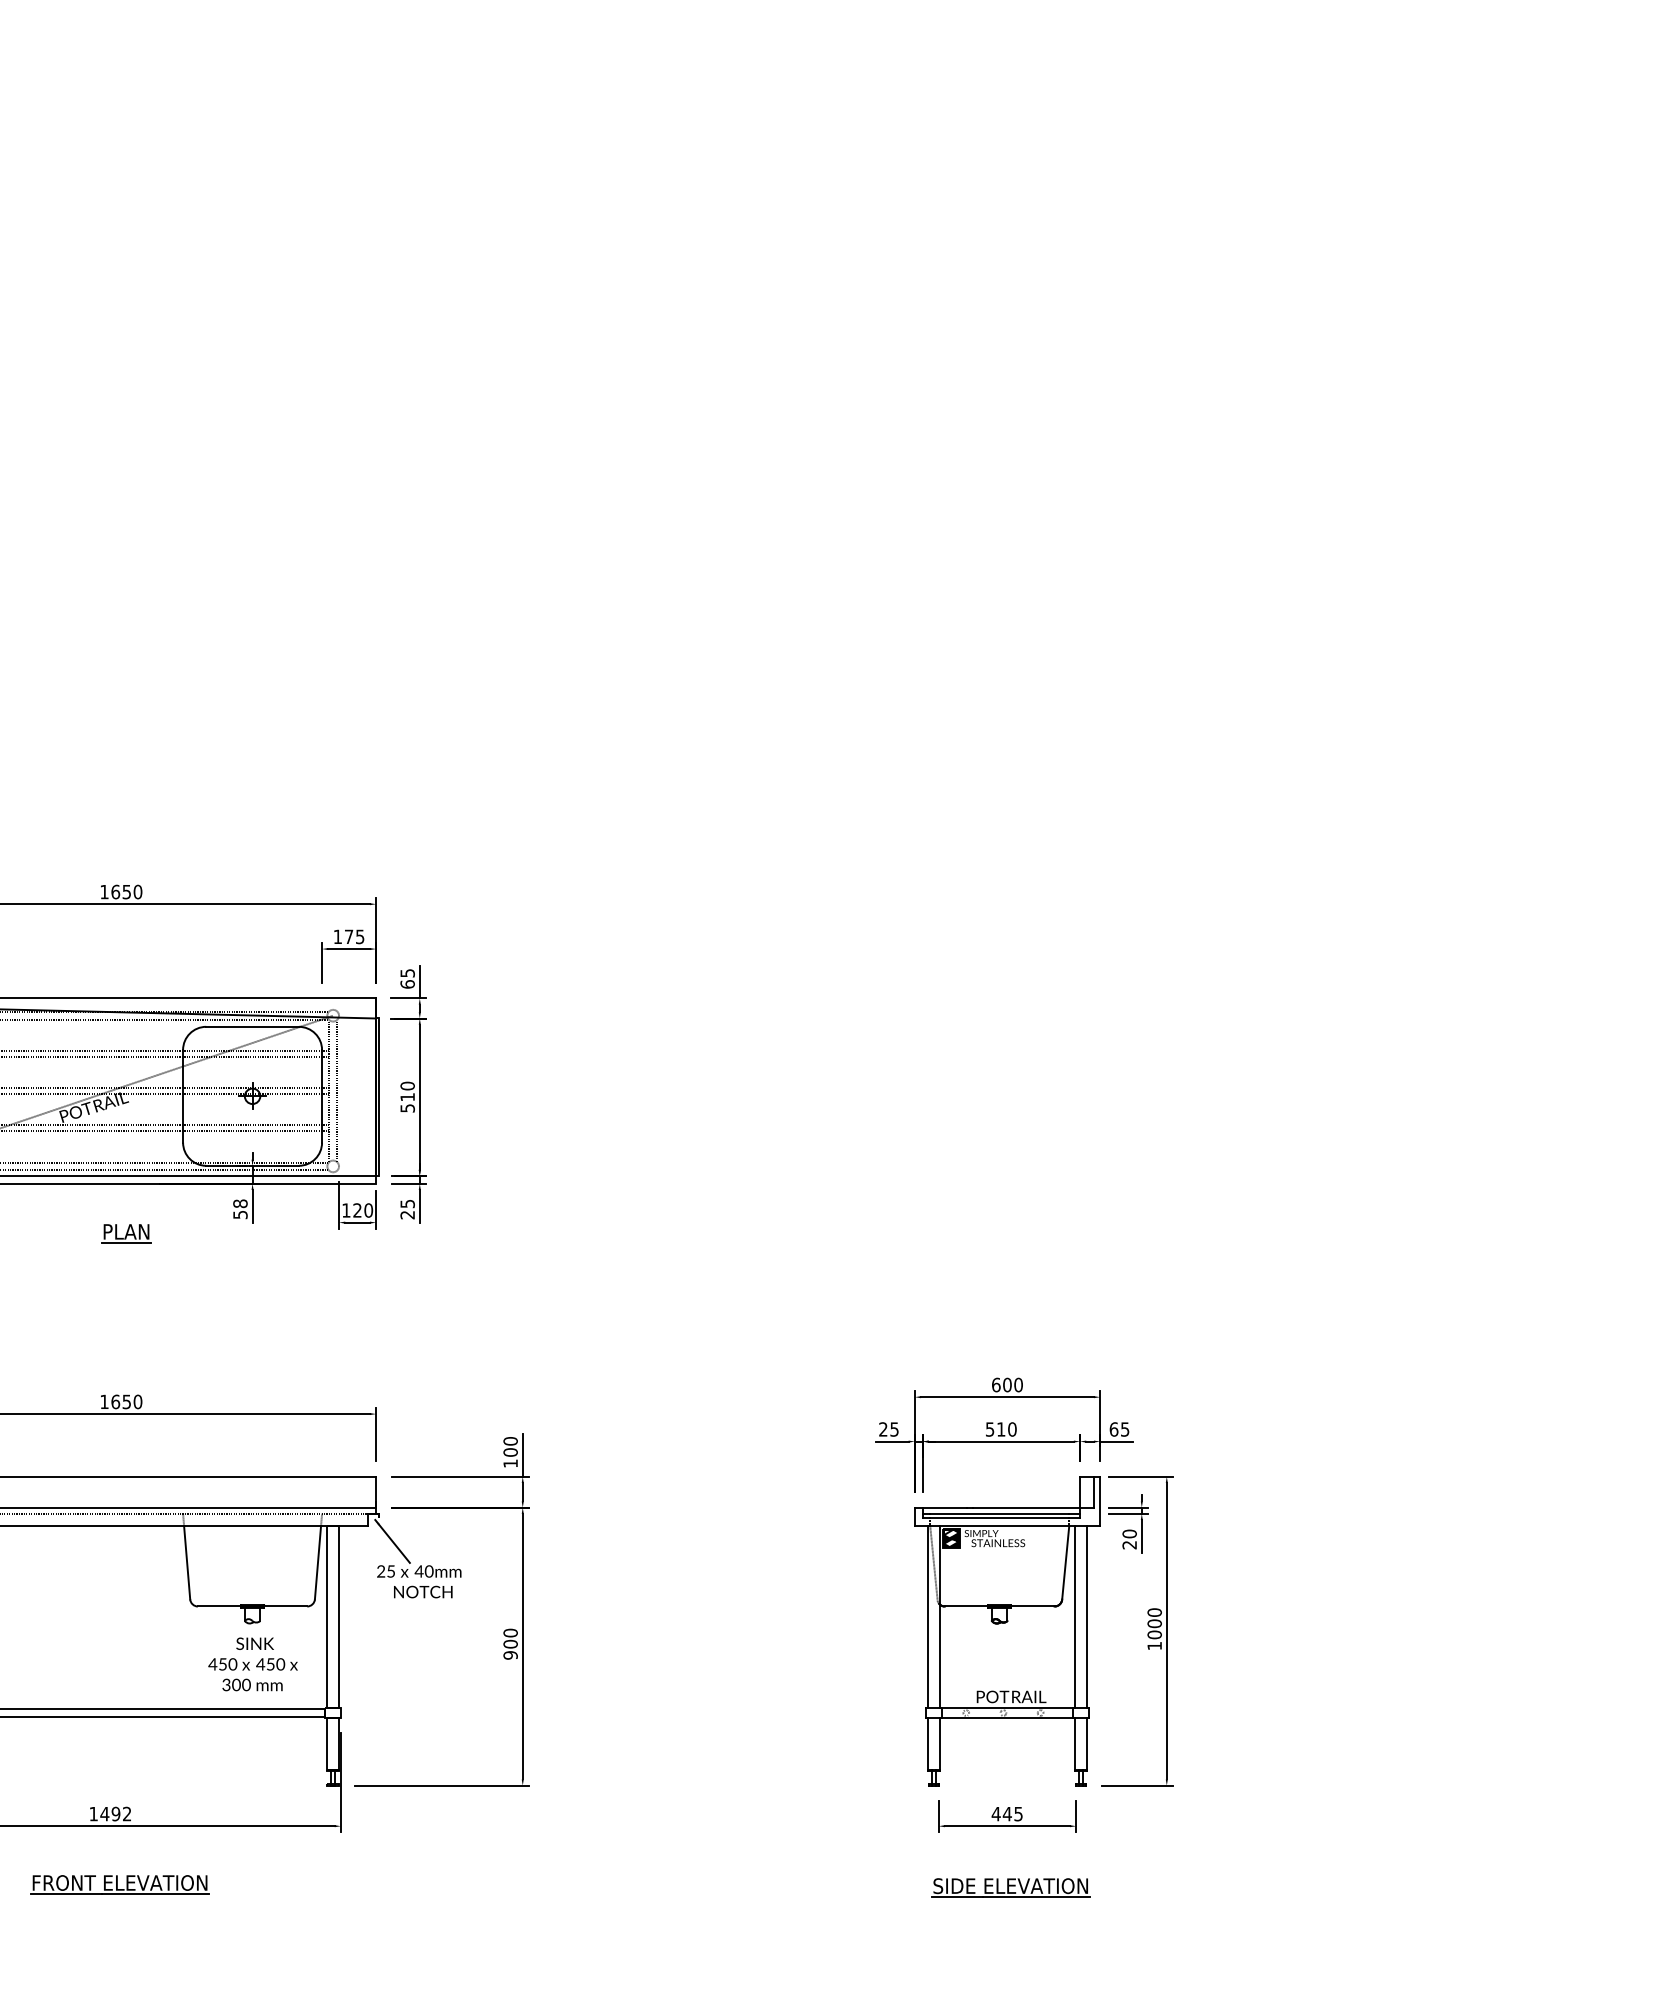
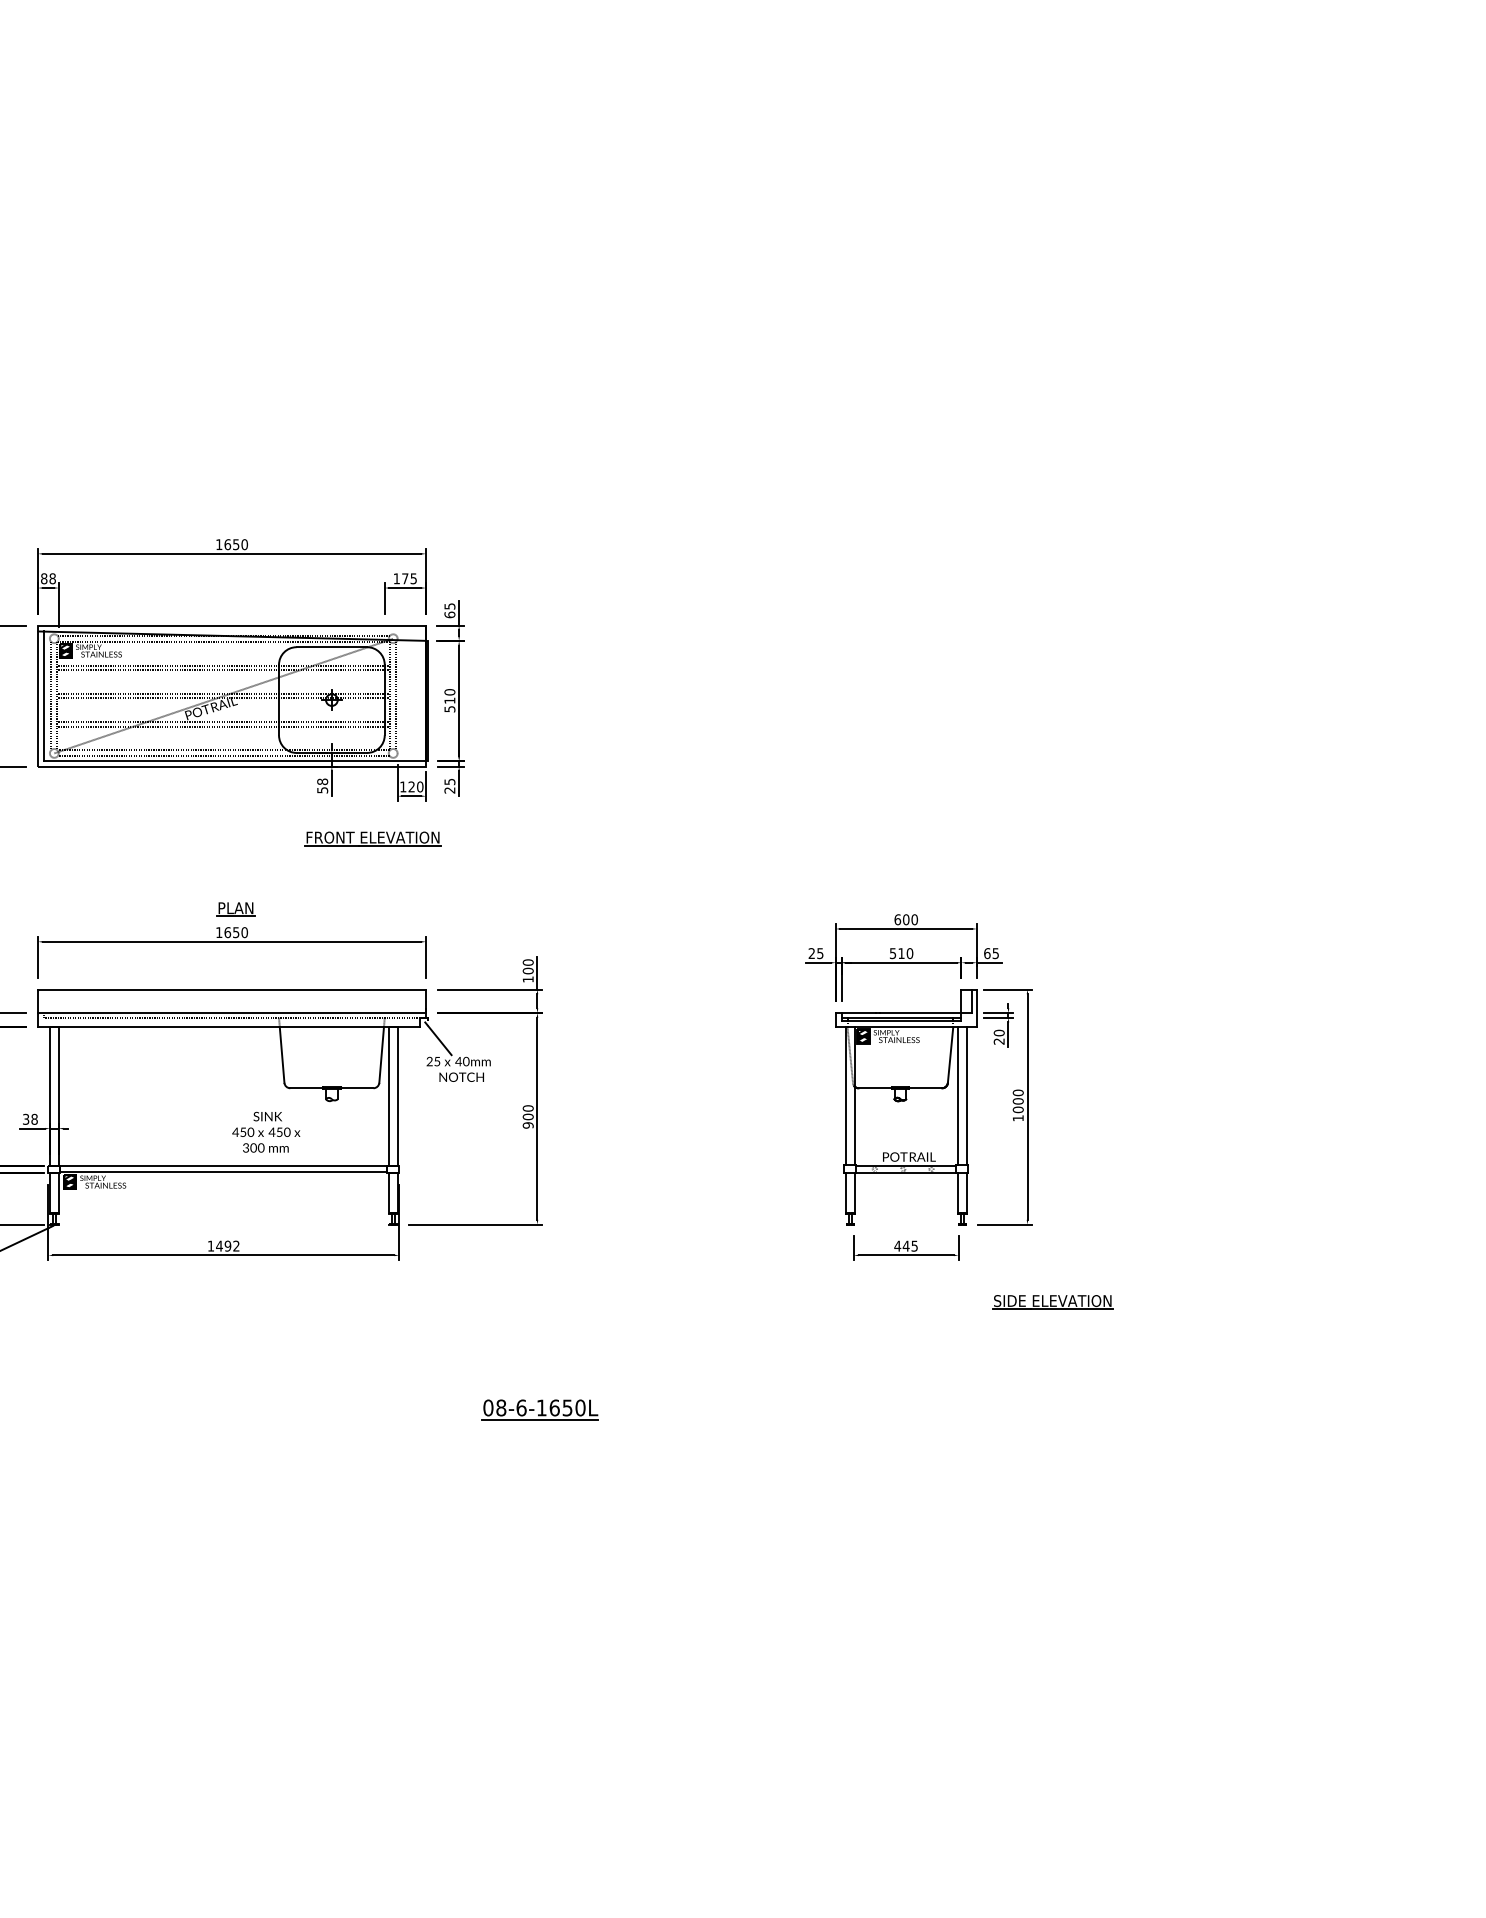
part: (125, 1233) -> (235, 909), moved
text: (253, 1663) -> (266, 1131), moved
part: (119, 1884) -> (372, 838), moved
part: (1010, 1888) -> (1052, 1302), moved

